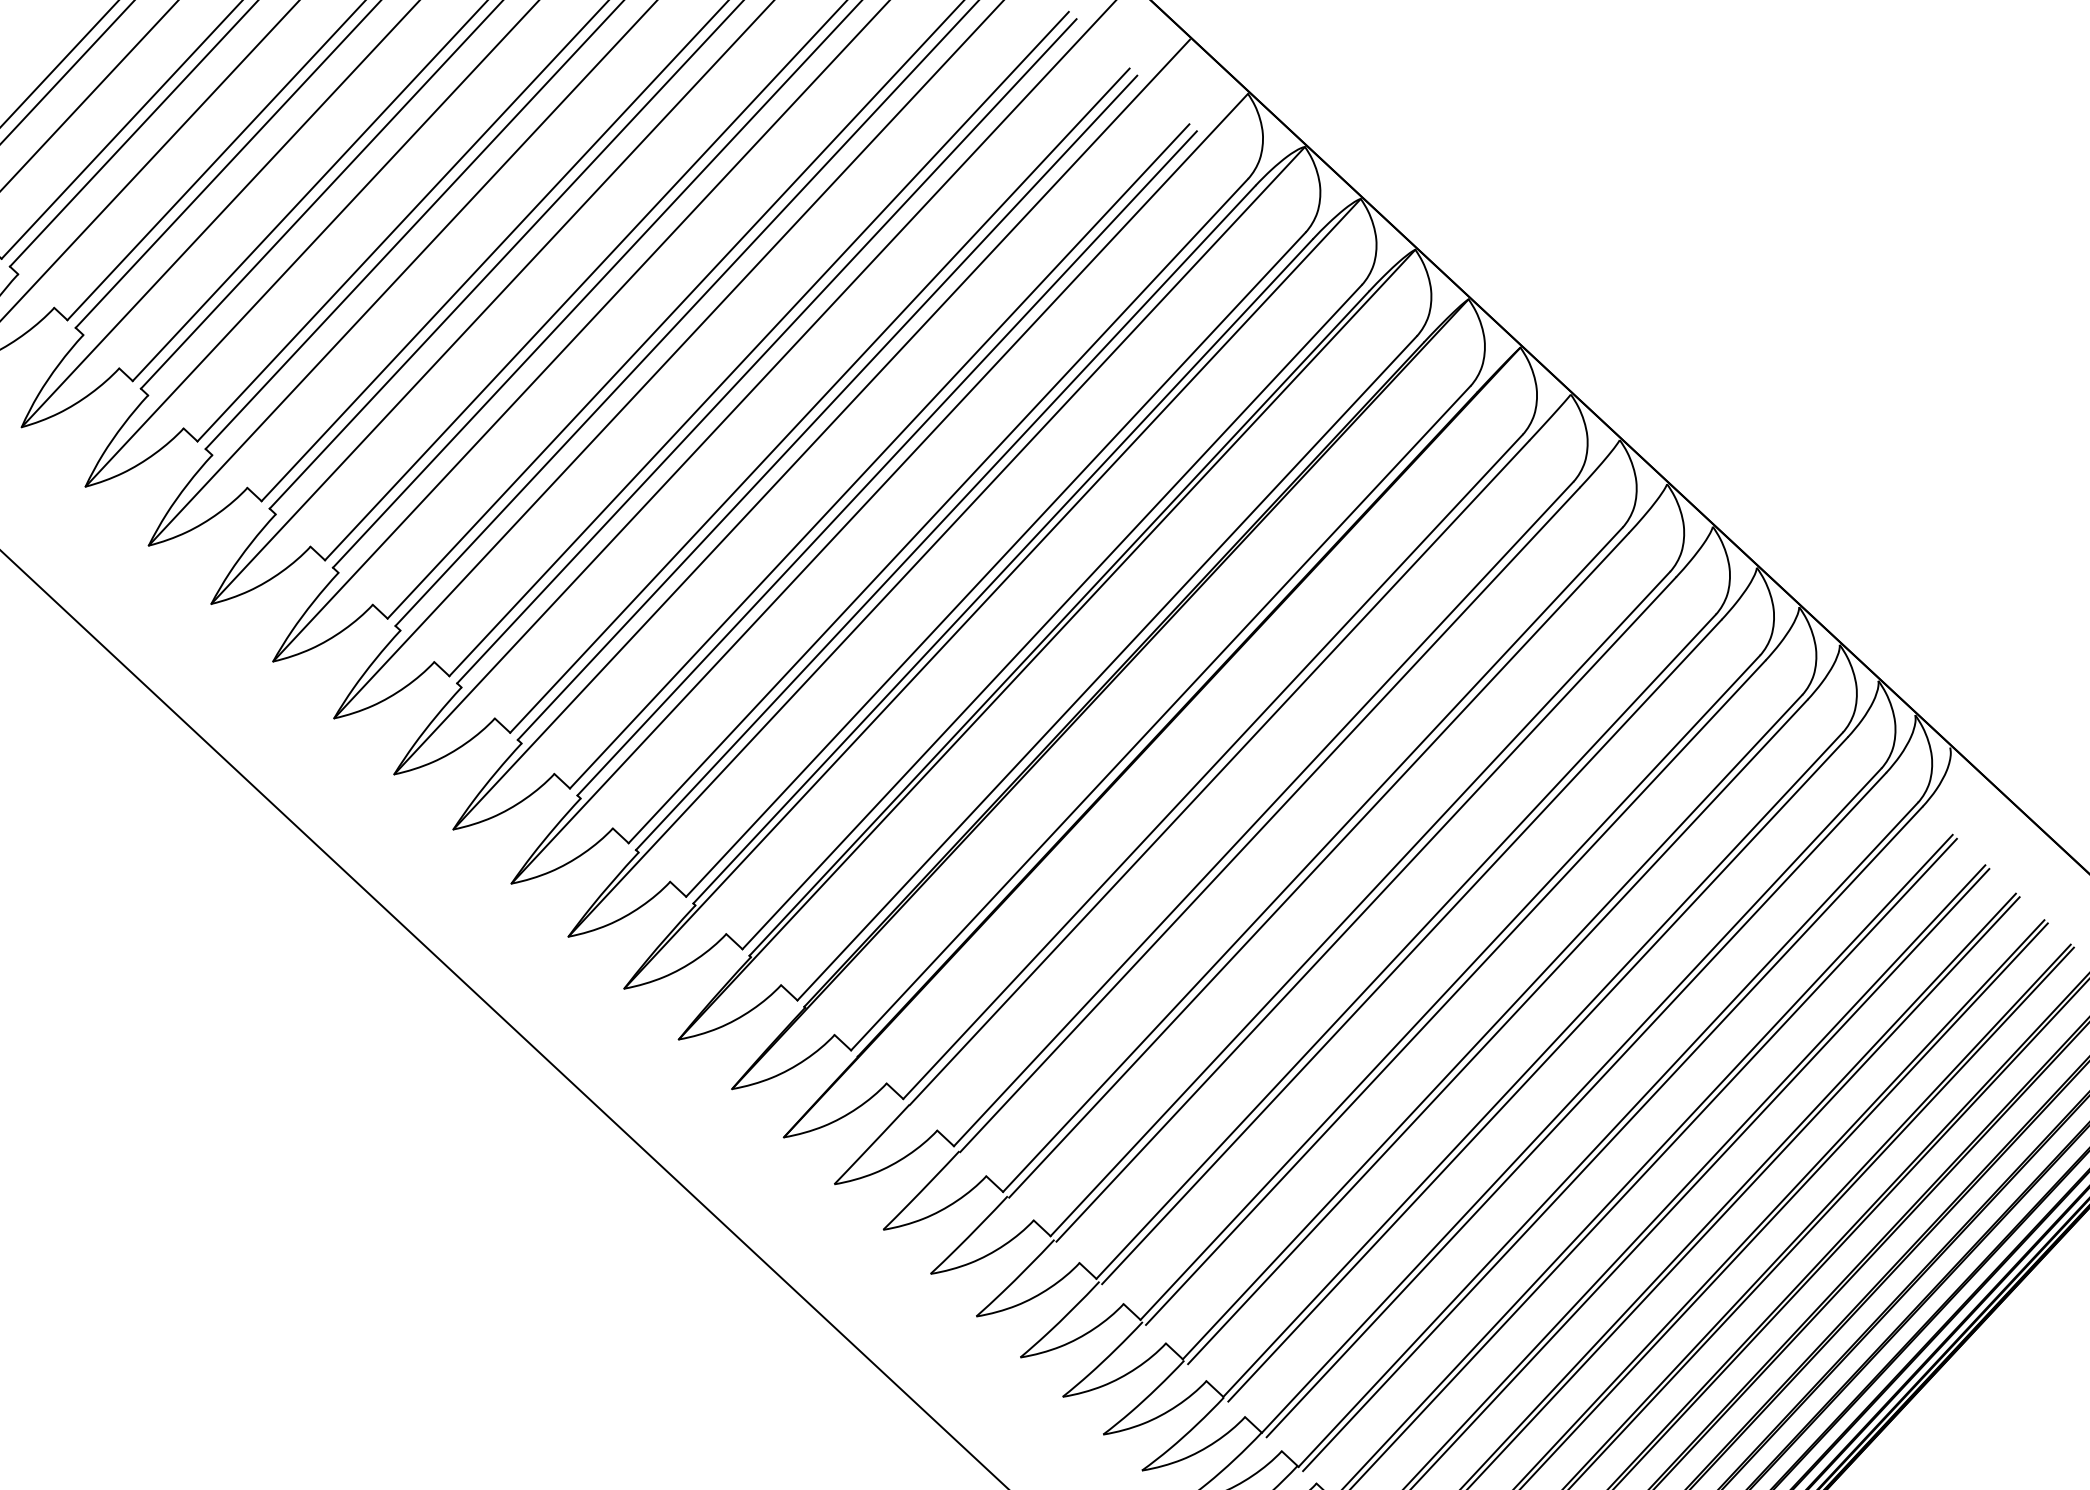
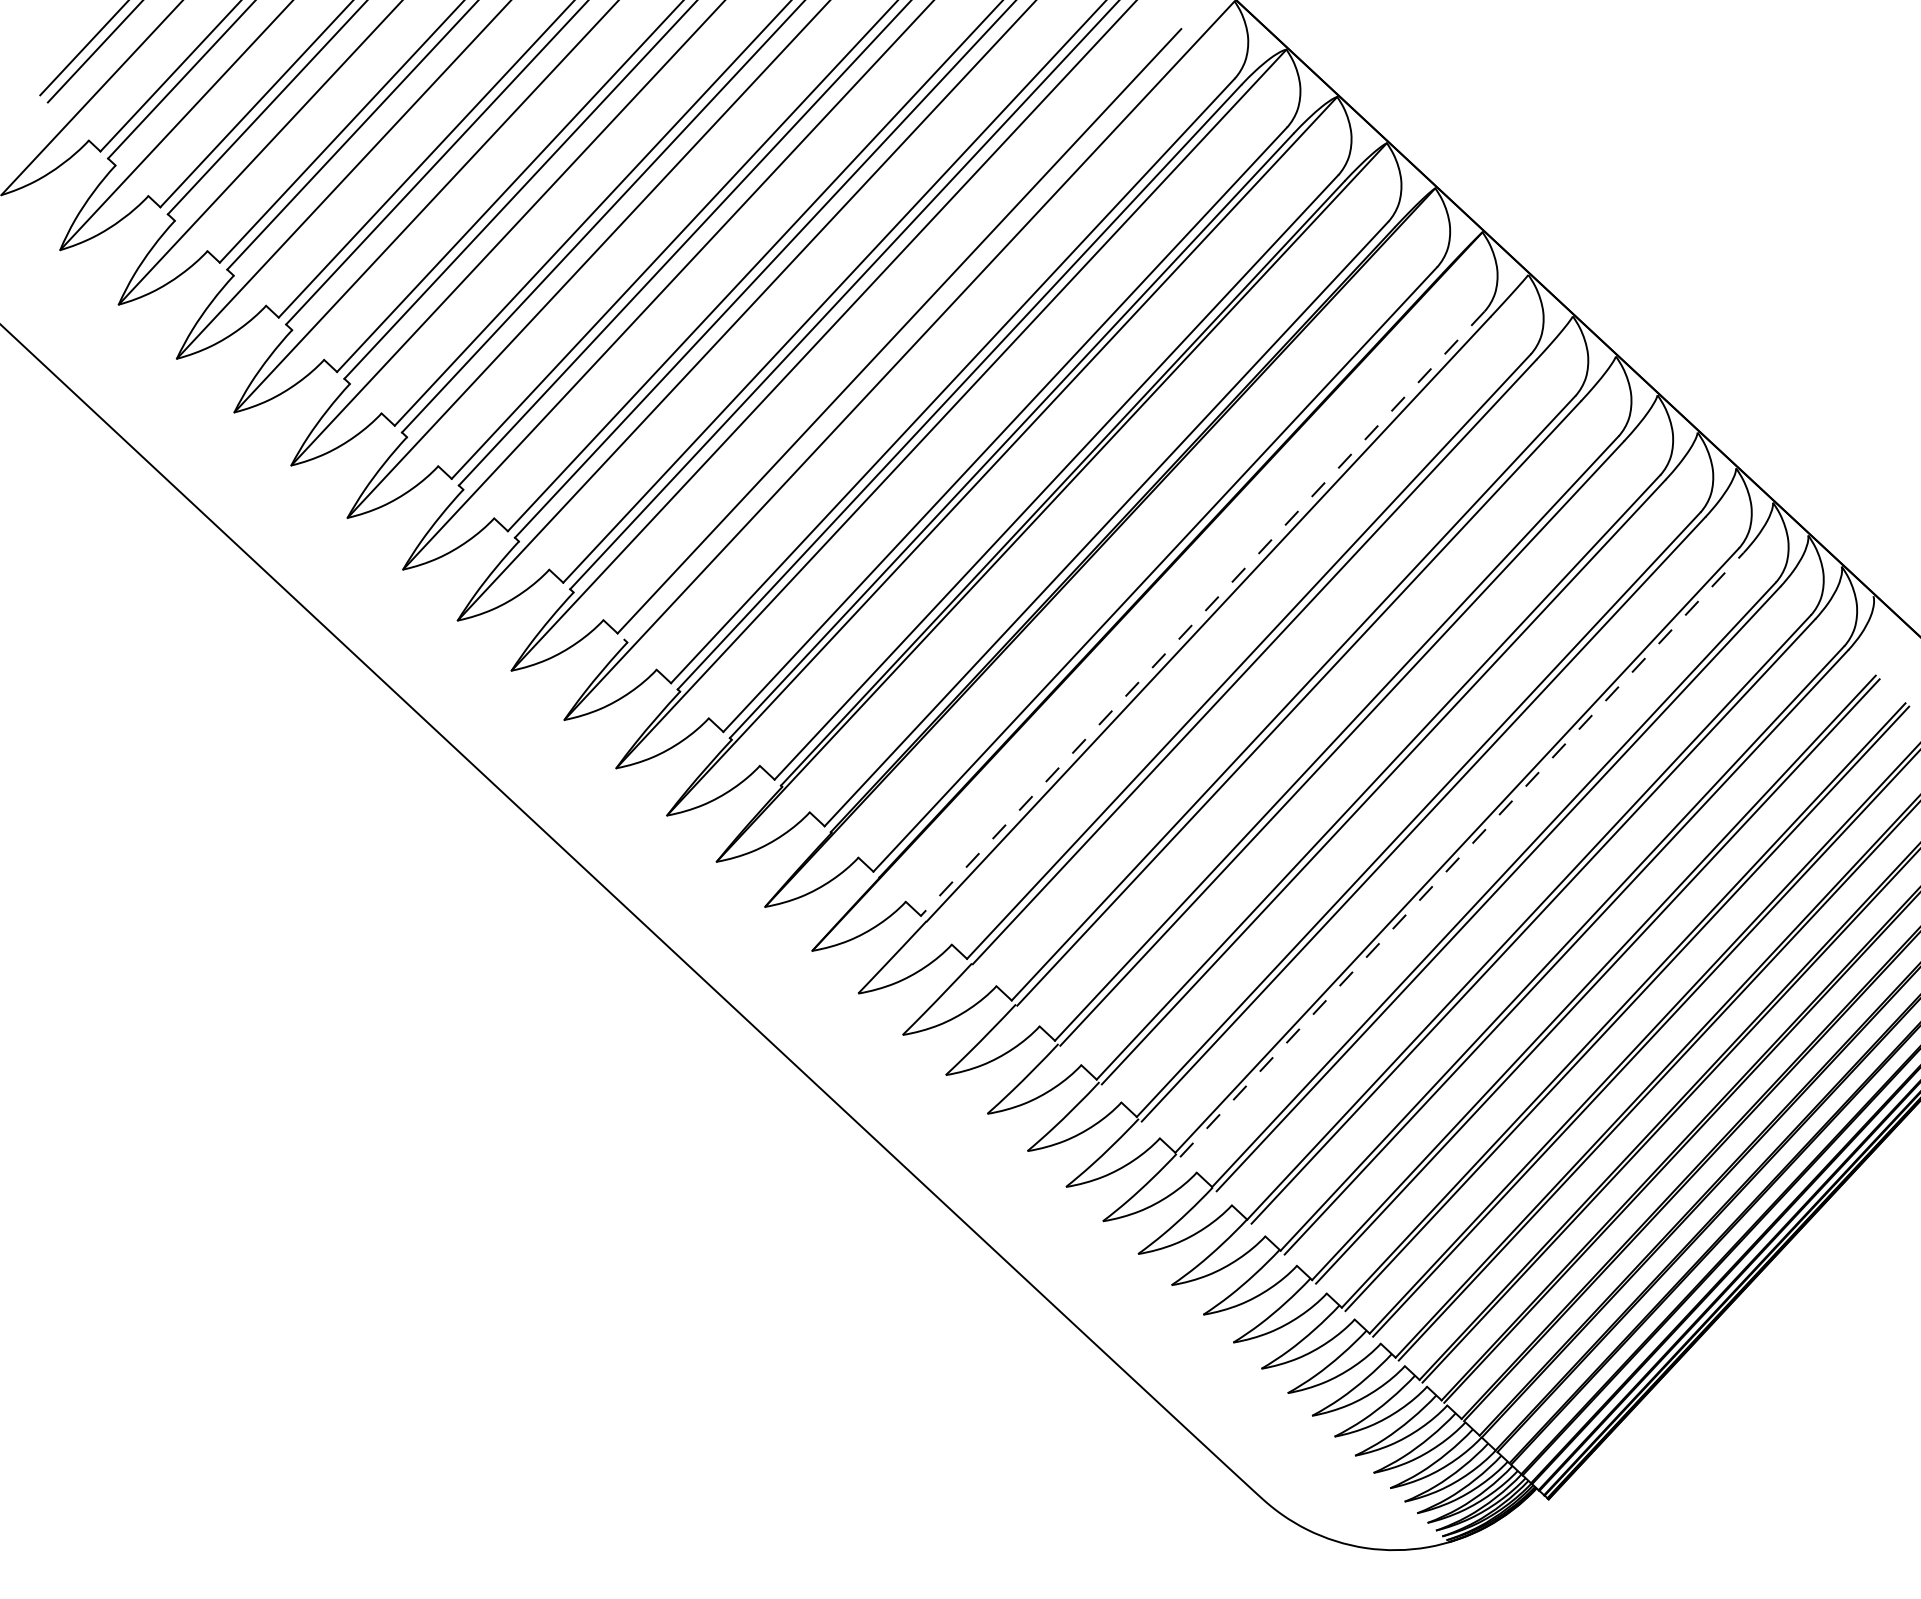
line: (887, 463) -> (906, 337), removed
line: (1212, 767) -> (1202, 614), solid -> dashed
line: (1498, 1031) -> (1462, 854), solid -> dashed

